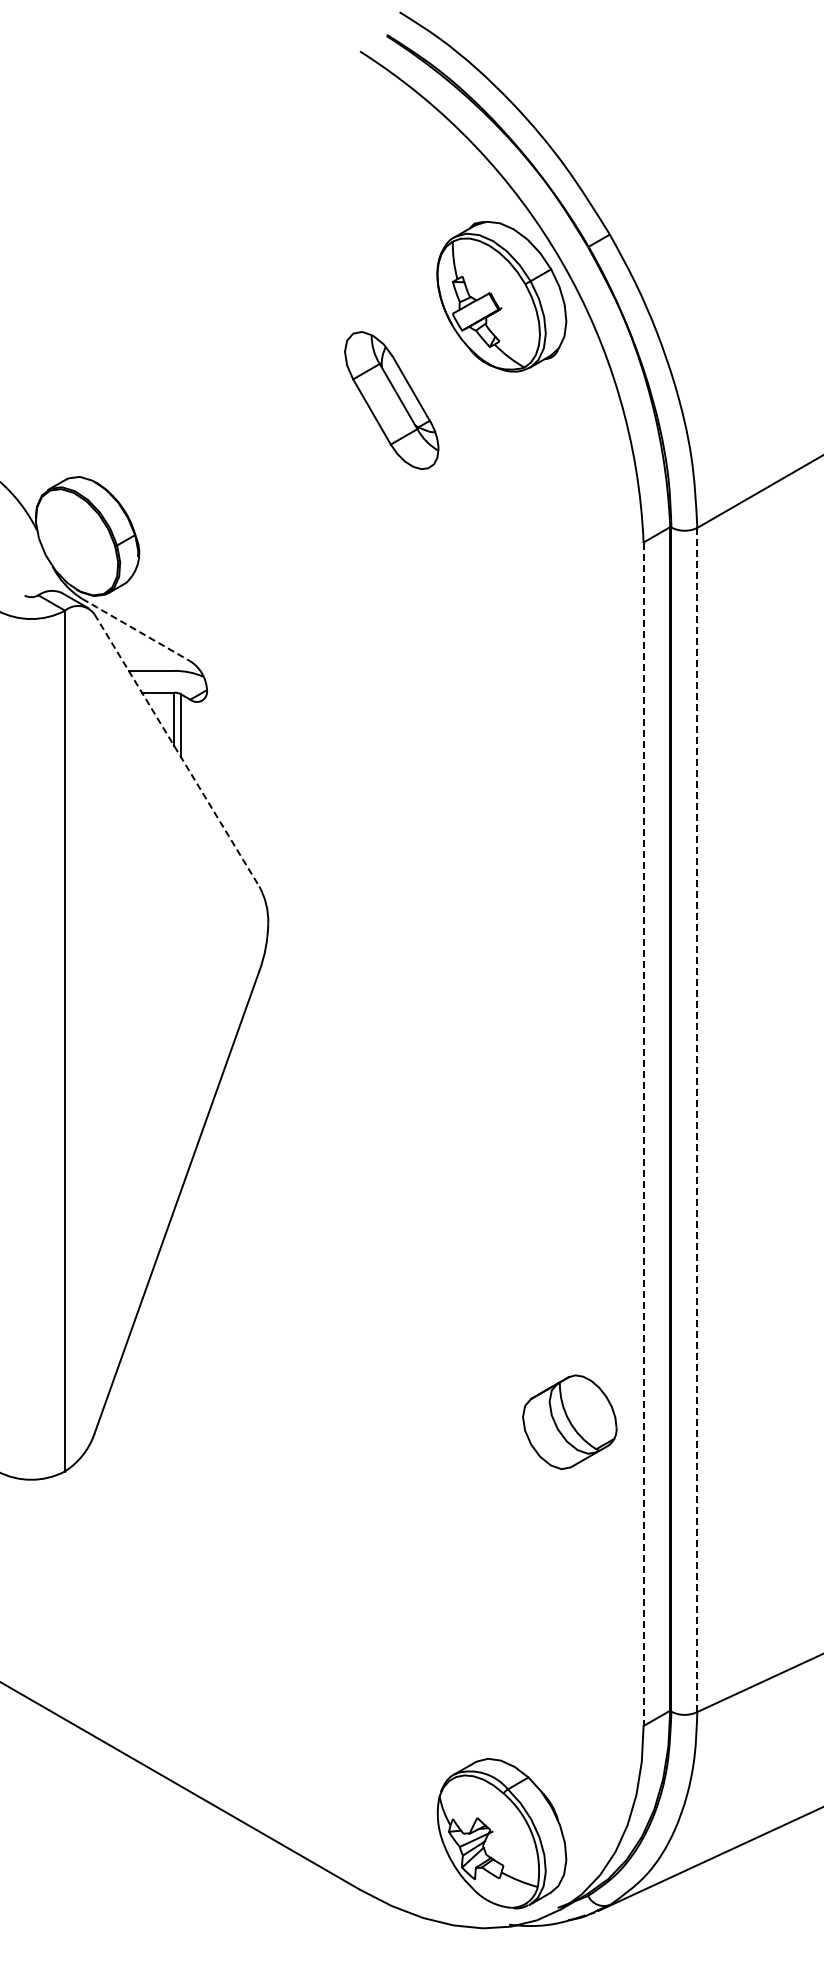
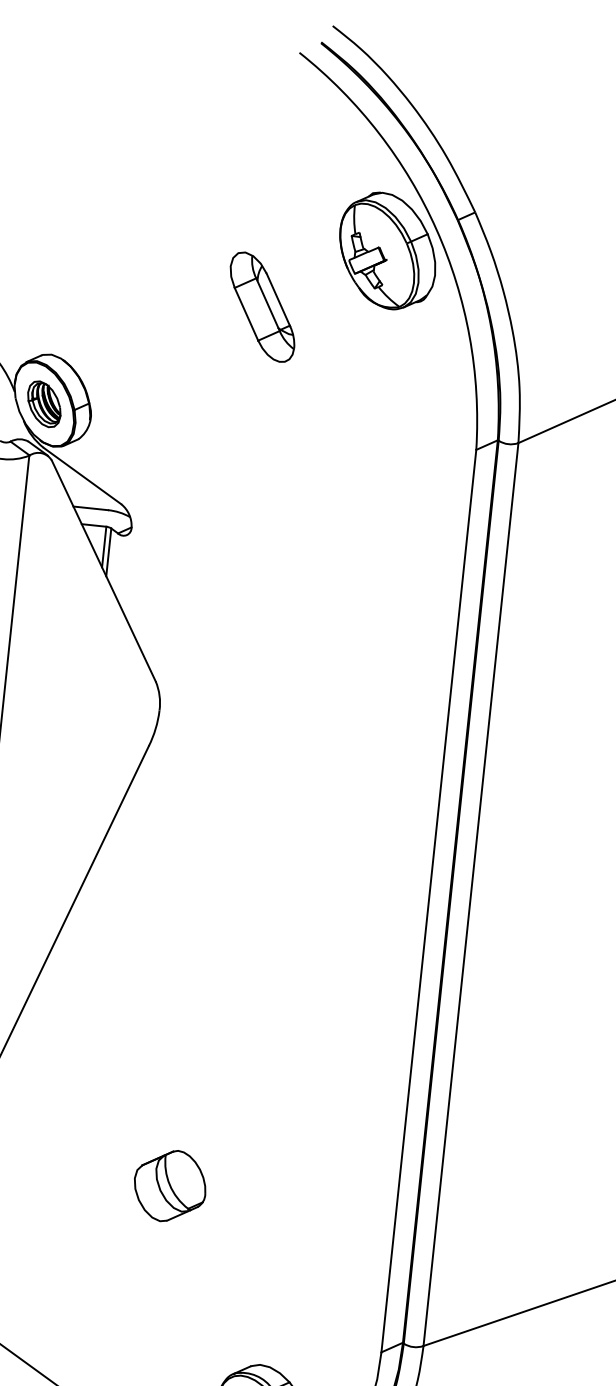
part: (391, 400) -> (262, 307), moved
part: (76, 542) -> (43, 404), added
line: (136, 630) -> (82, 476), dashed -> solid
line: (177, 750) -> (104, 571), dashed -> solid
line: (697, 1120) -> (471, 894), dashed -> solid
line: (643, 1134) -> (428, 901), dashed -> solid
part: (569, 1421) -> (169, 1185), moved

